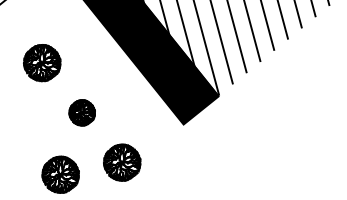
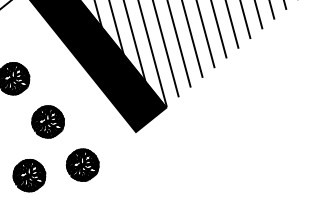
part: (81, 112) -> (47, 121), size x1.43

